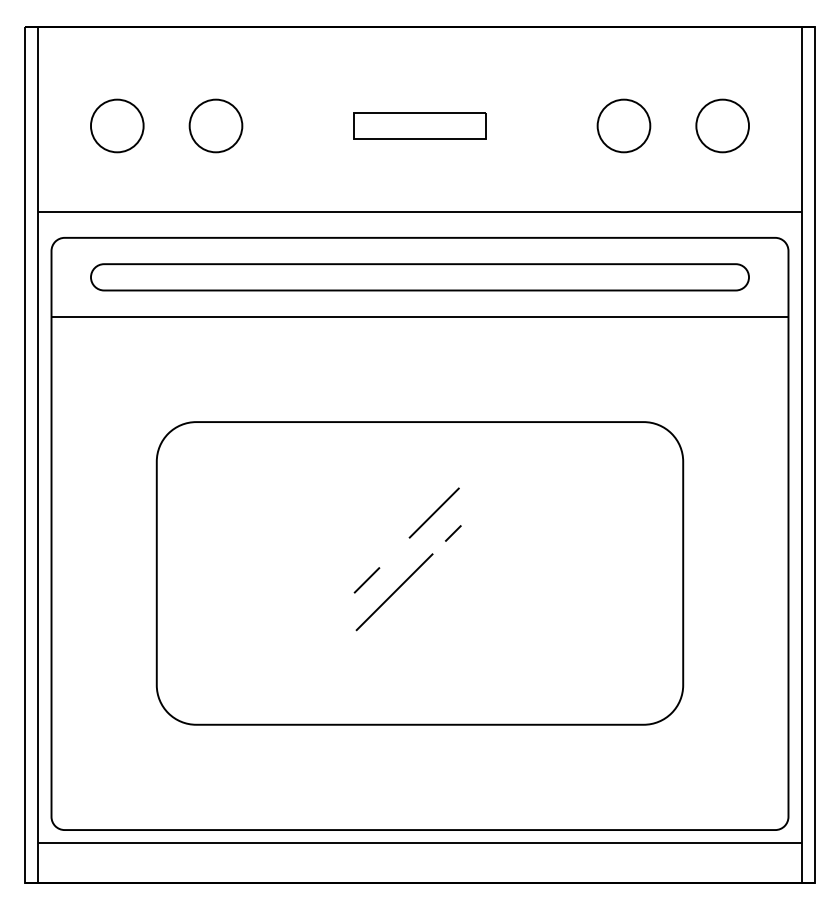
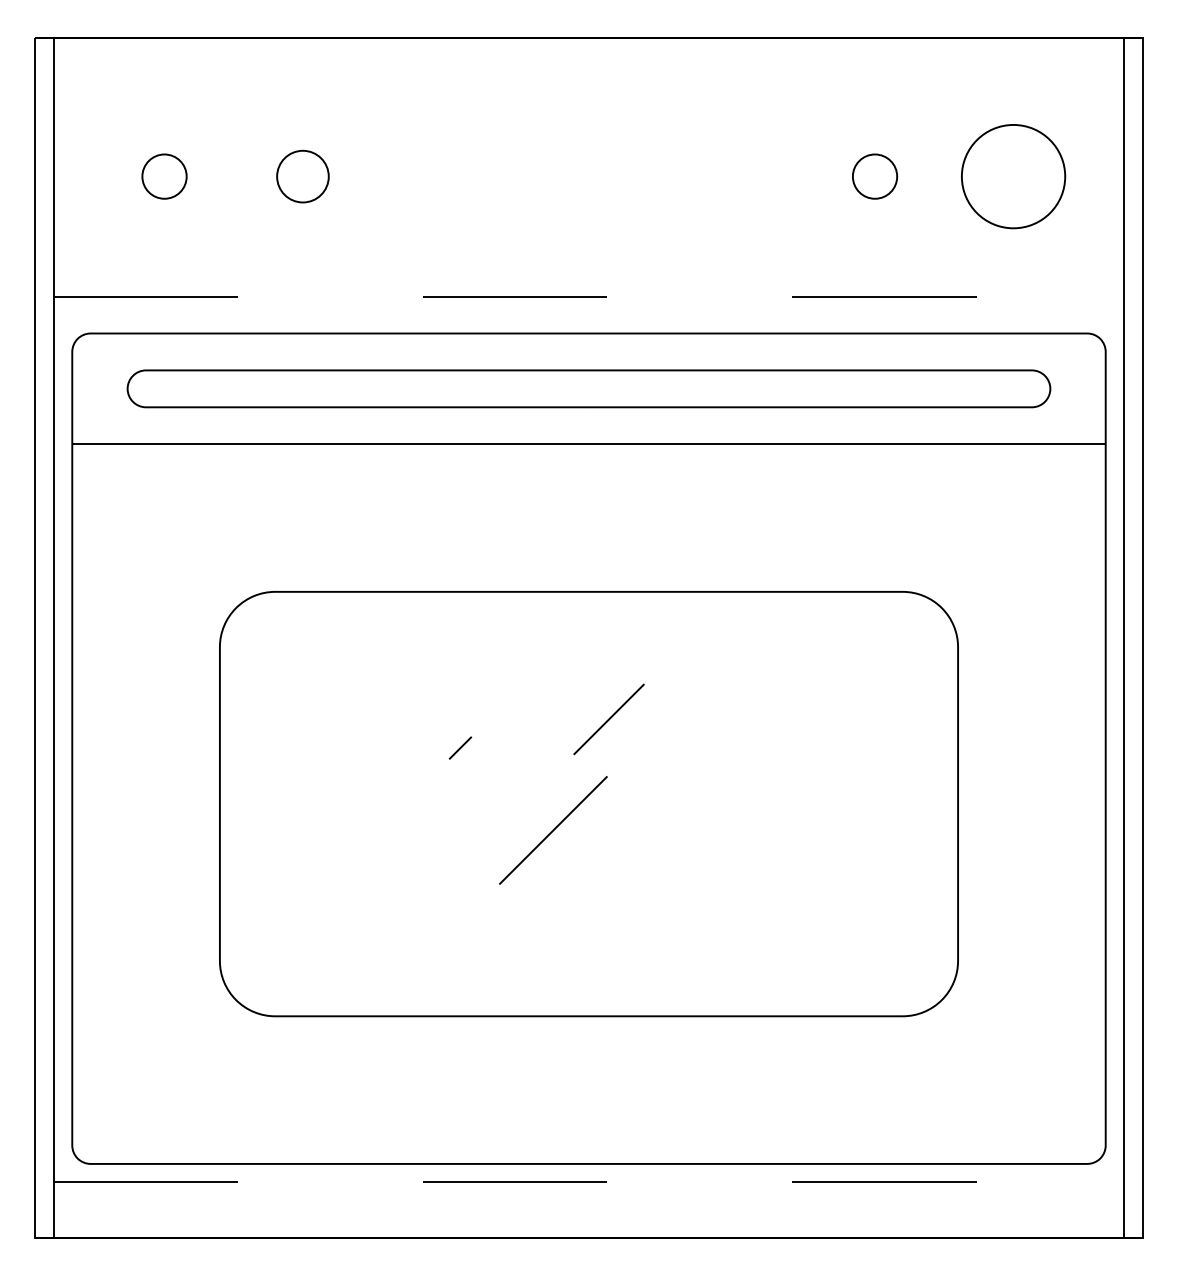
circle: (117, 125) -> (164, 175), size x0.6
circle: (215, 125) -> (302, 175), size x0.7
part: (419, 125) -> (588, 175), removed
circle: (623, 125) -> (874, 175), size x0.6
circle: (722, 125) -> (1013, 175), size x1.4
line: (420, 211) -> (589, 296), solid -> dashed
line: (453, 533) -> (460, 748), moved
line: (366, 580) -> (513, 813), removed
line: (420, 843) -> (589, 1182), solid -> dashed

